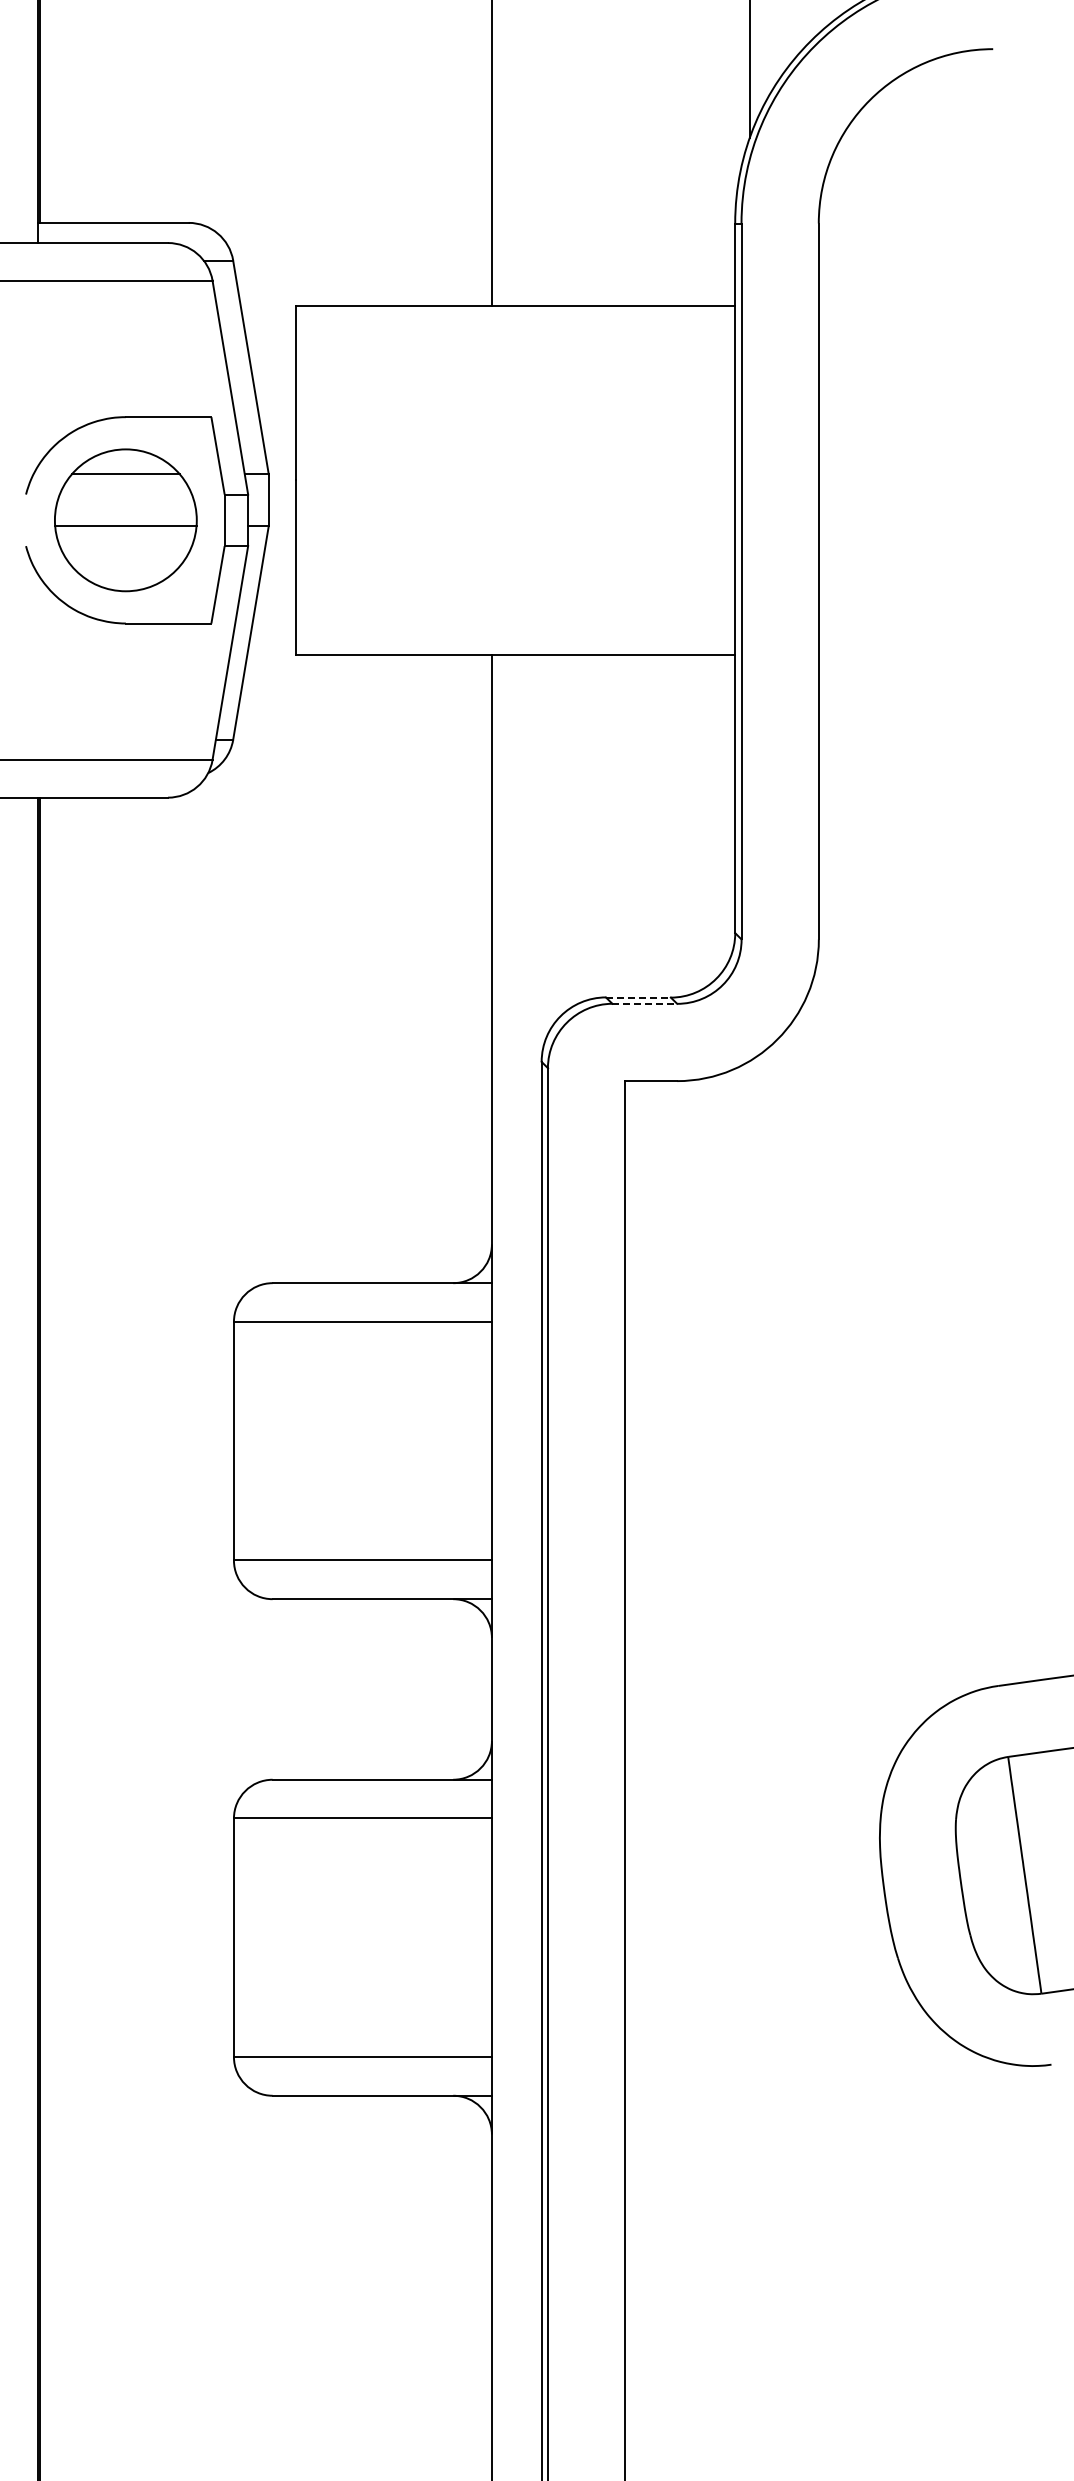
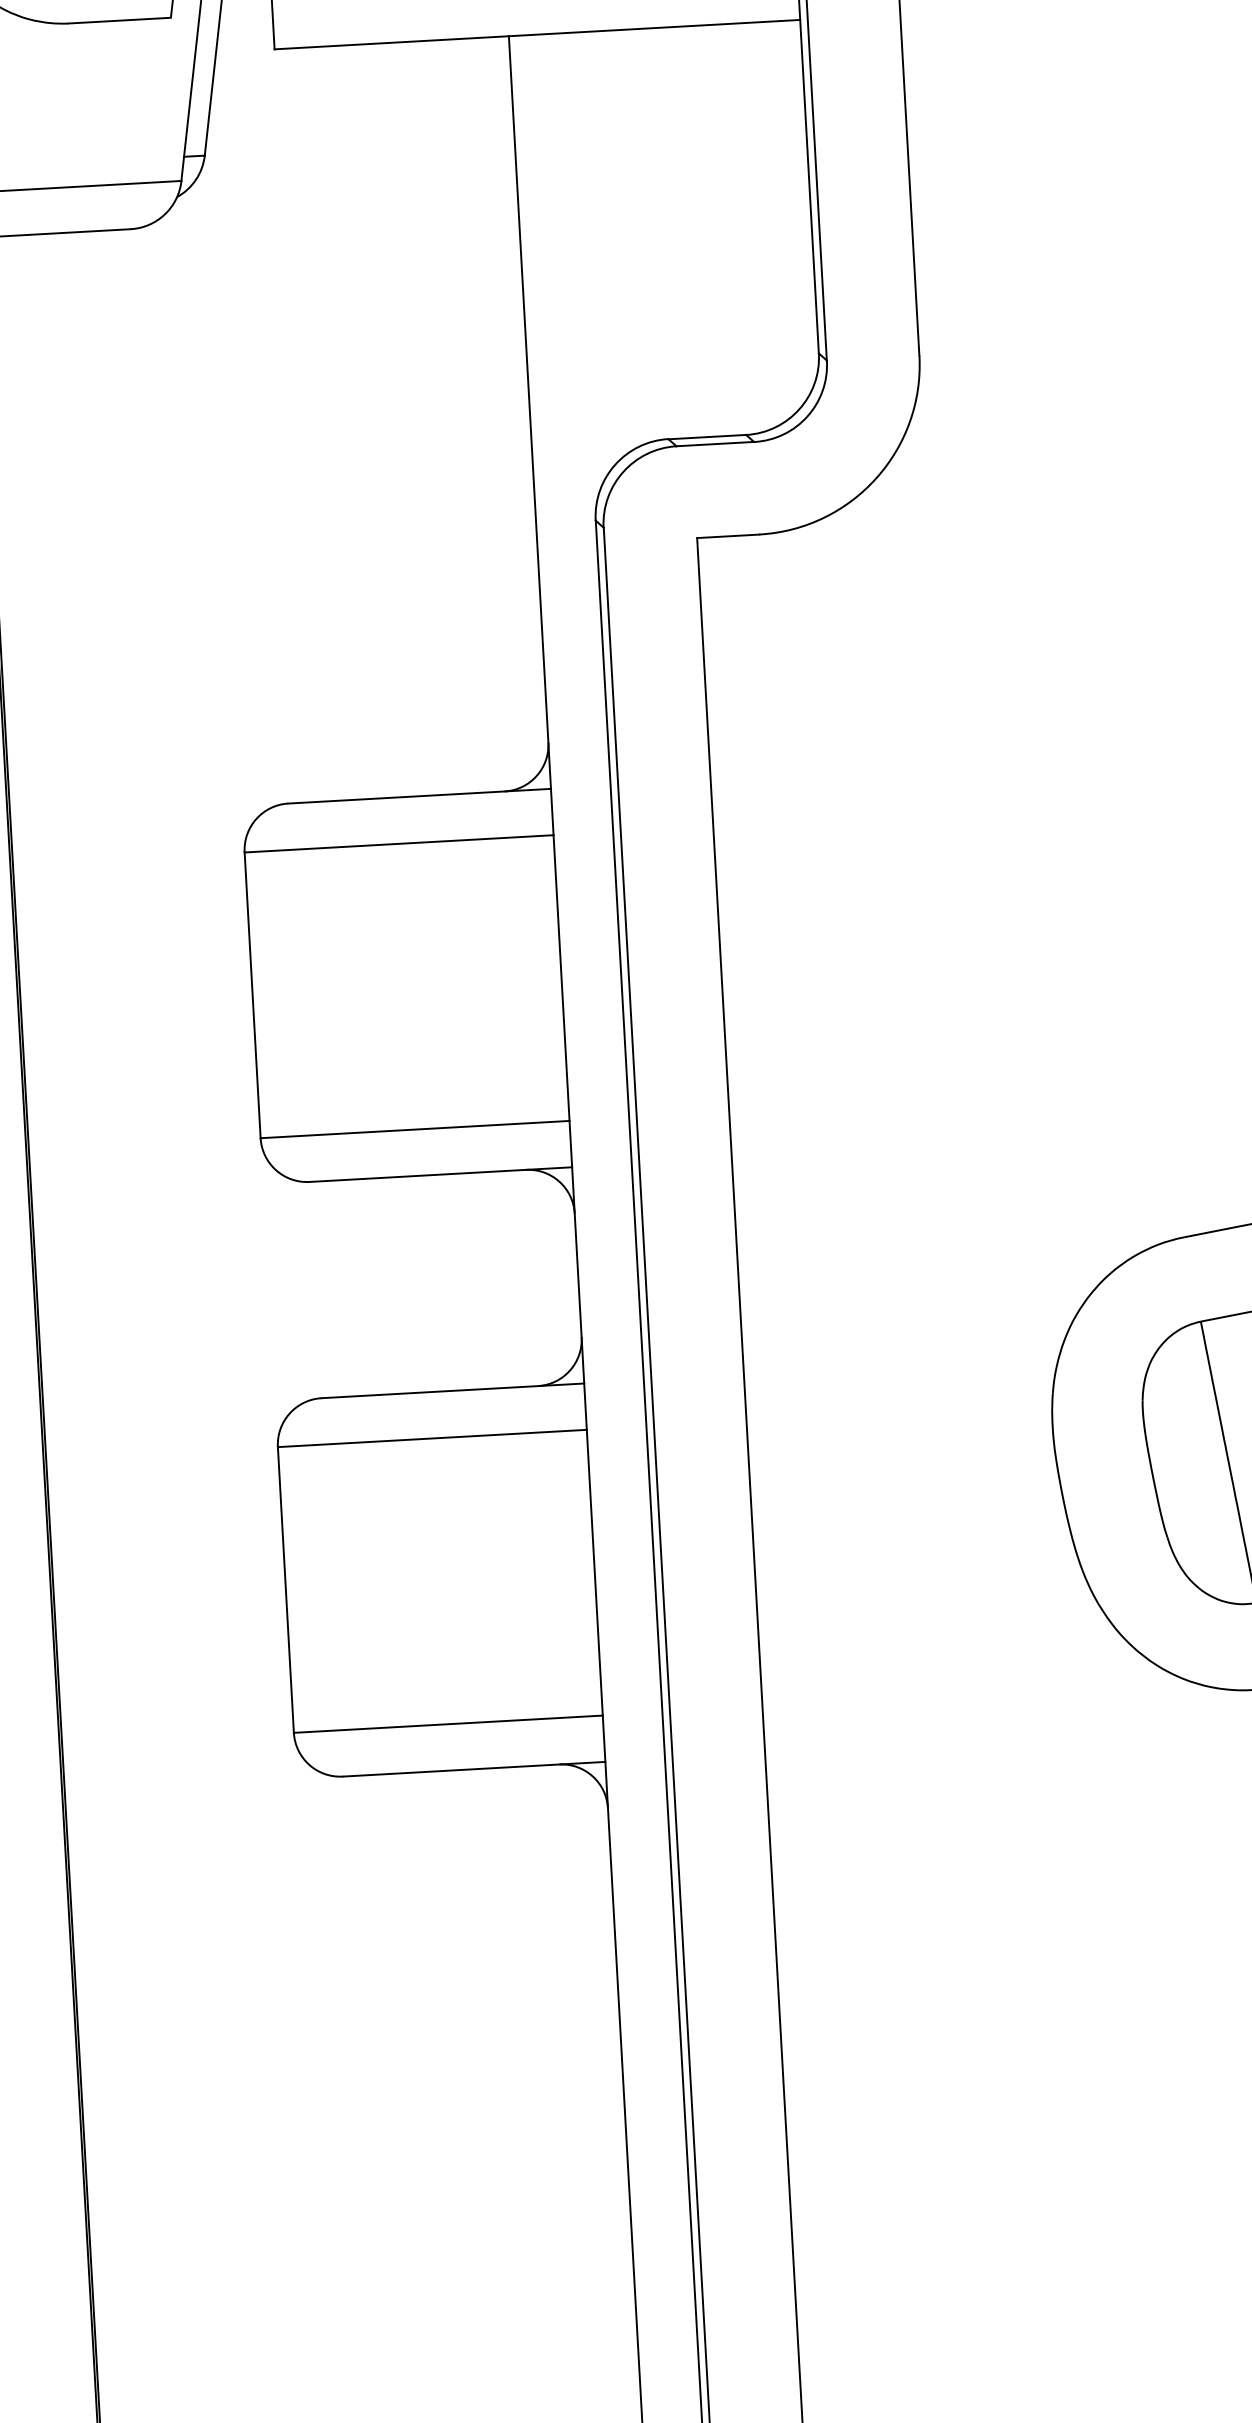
line: (638, 997) -> (707, 436), dashed -> solid
line: (645, 1003) -> (716, 443), dashed -> solid

